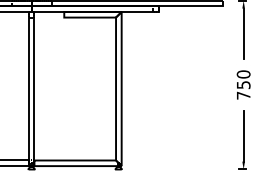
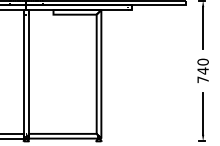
text: (242, 84) -> (202, 70), 750 -> 740

